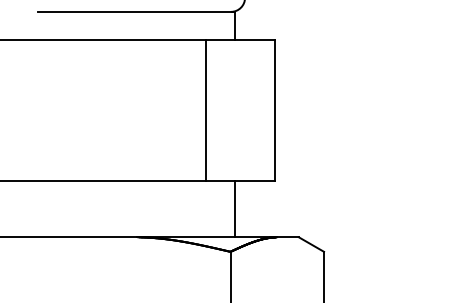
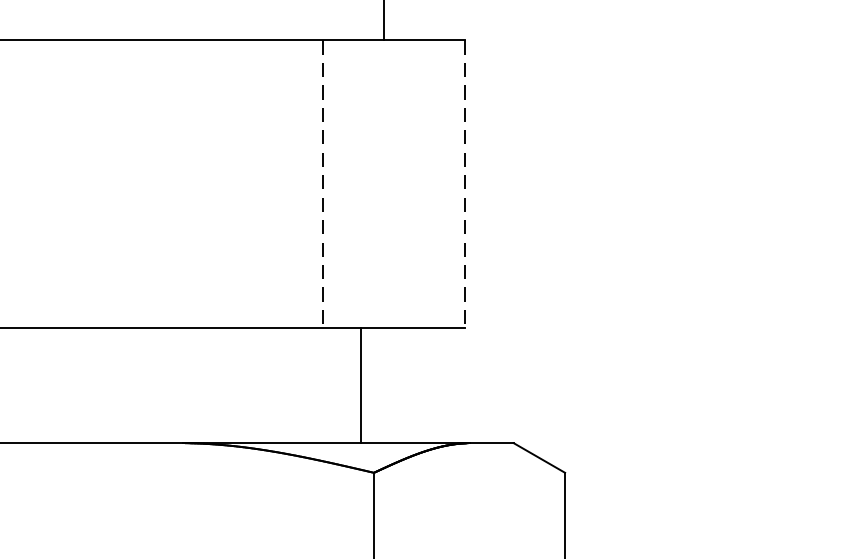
line: (205, 111) -> (322, 186), solid -> dashed
line: (274, 111) -> (463, 186), solid -> dashed
line: (235, 209) -> (361, 386), moved

